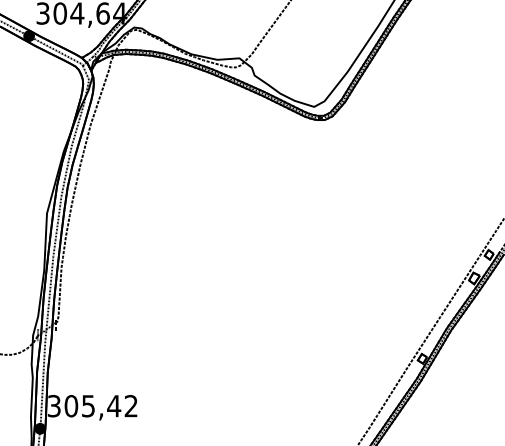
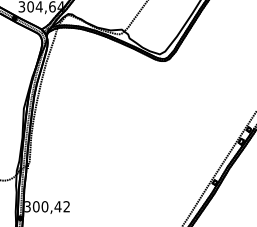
text: (87, 405) -> (44, 206), 305,42 -> 300,42

